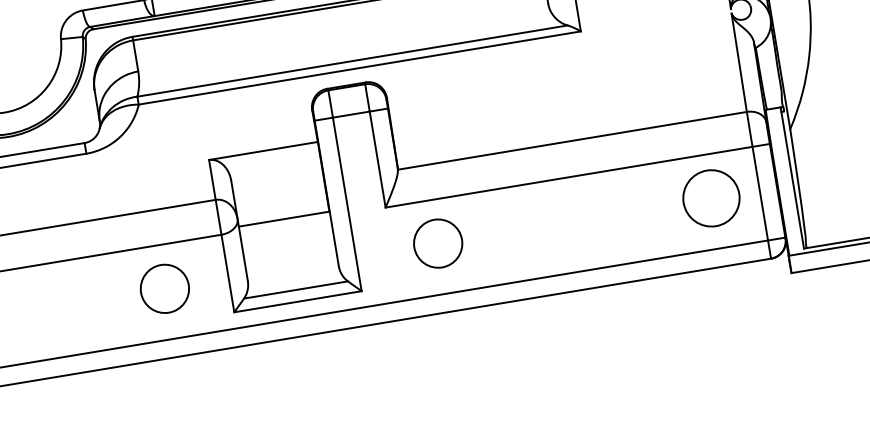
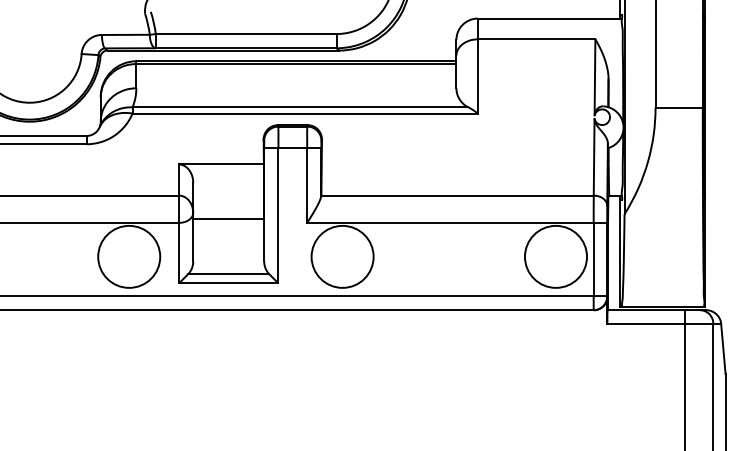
circle: (710, 198) -> (555, 256), size x1.43
circle: (437, 243) -> (342, 256), size x1.67
circle: (165, 288) -> (129, 256), size x1.67

